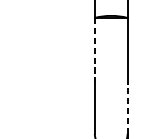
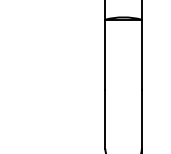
line: (94, 50) -> (105, 55), dashed -> solid
line: (127, 107) -> (141, 119), dashed -> solid

